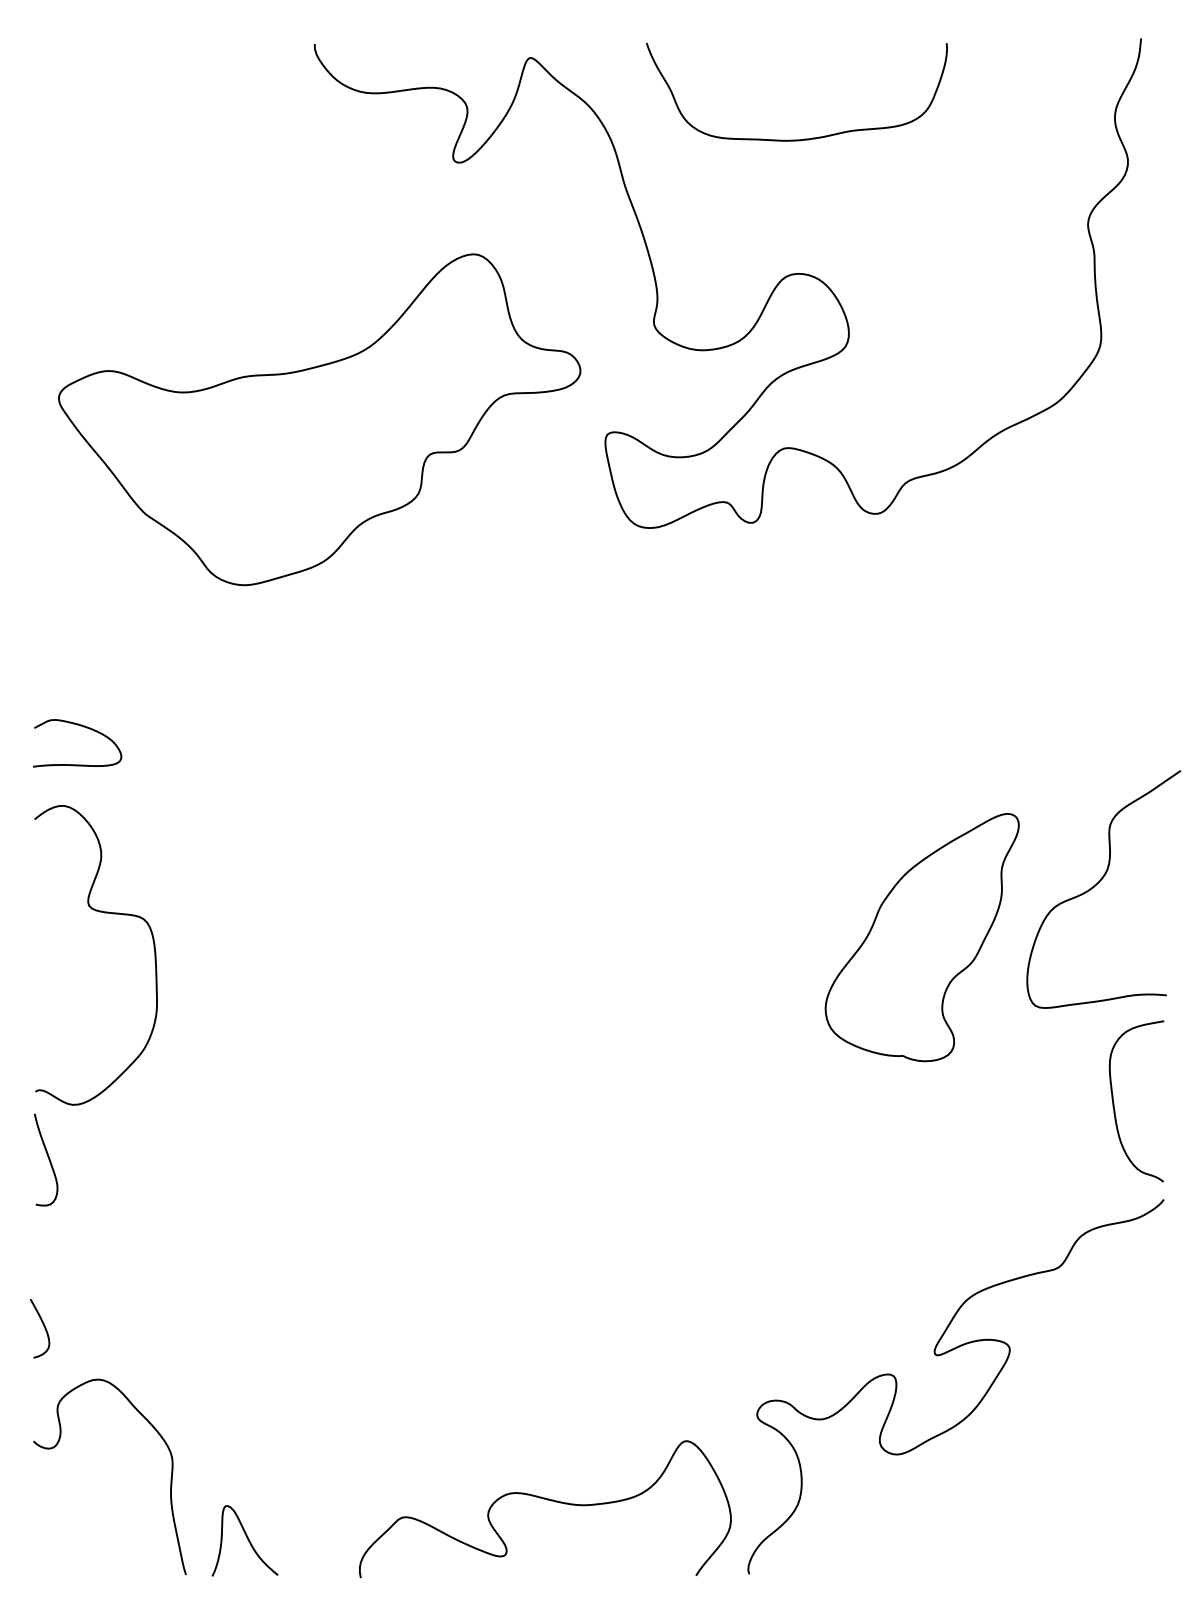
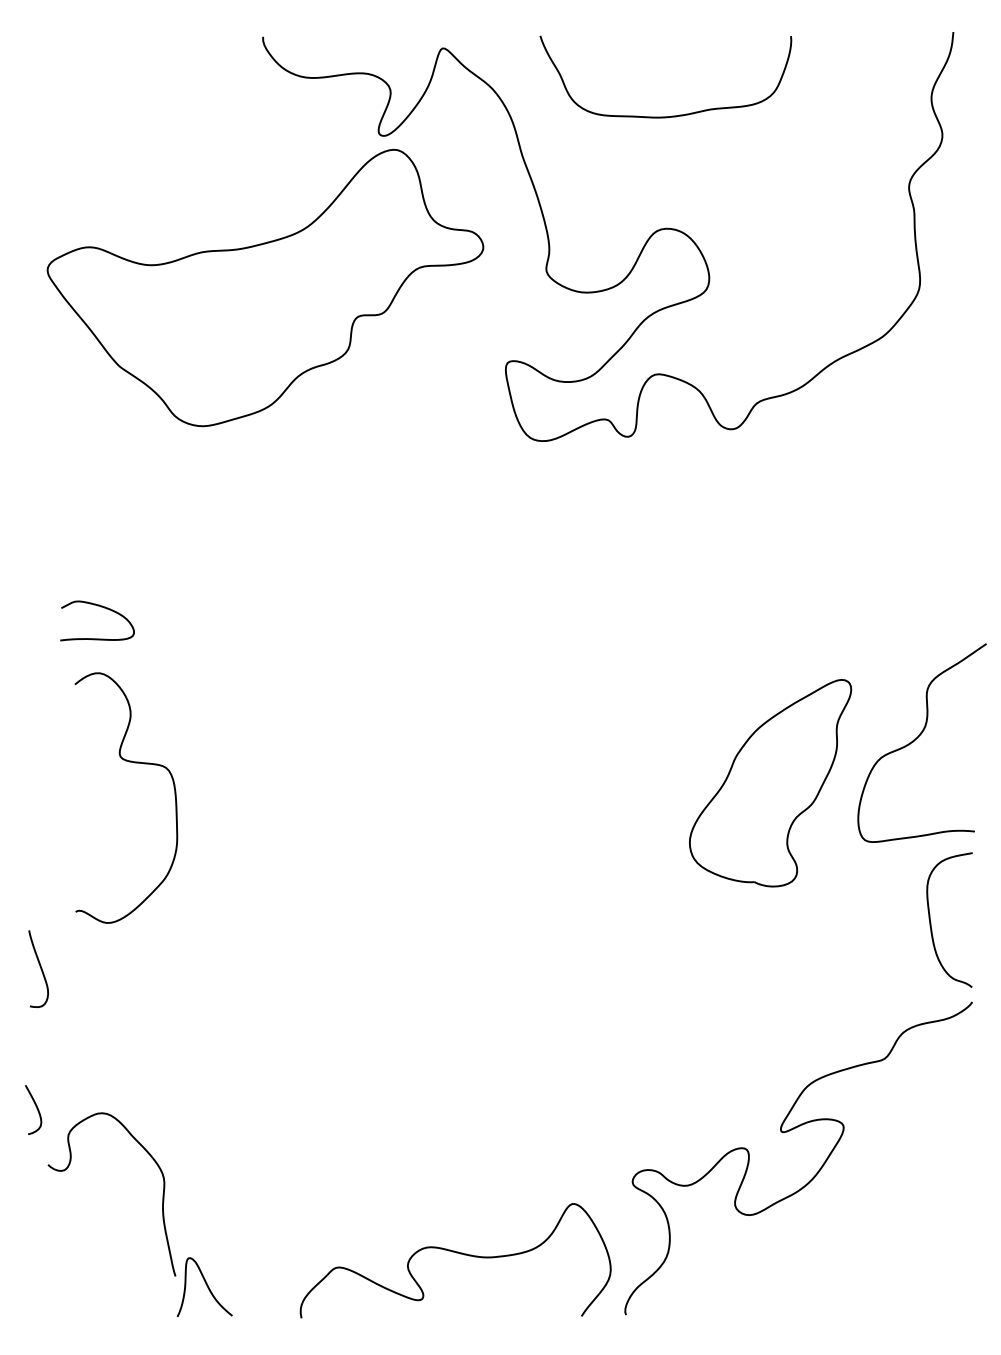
part: (319, 419) -> (265, 287), moved
curve: (83, 727) -> (102, 607), moved
curve: (104, 913) -> (133, 763), moved
curve: (57, 1445) -> (68, 1168), moved

